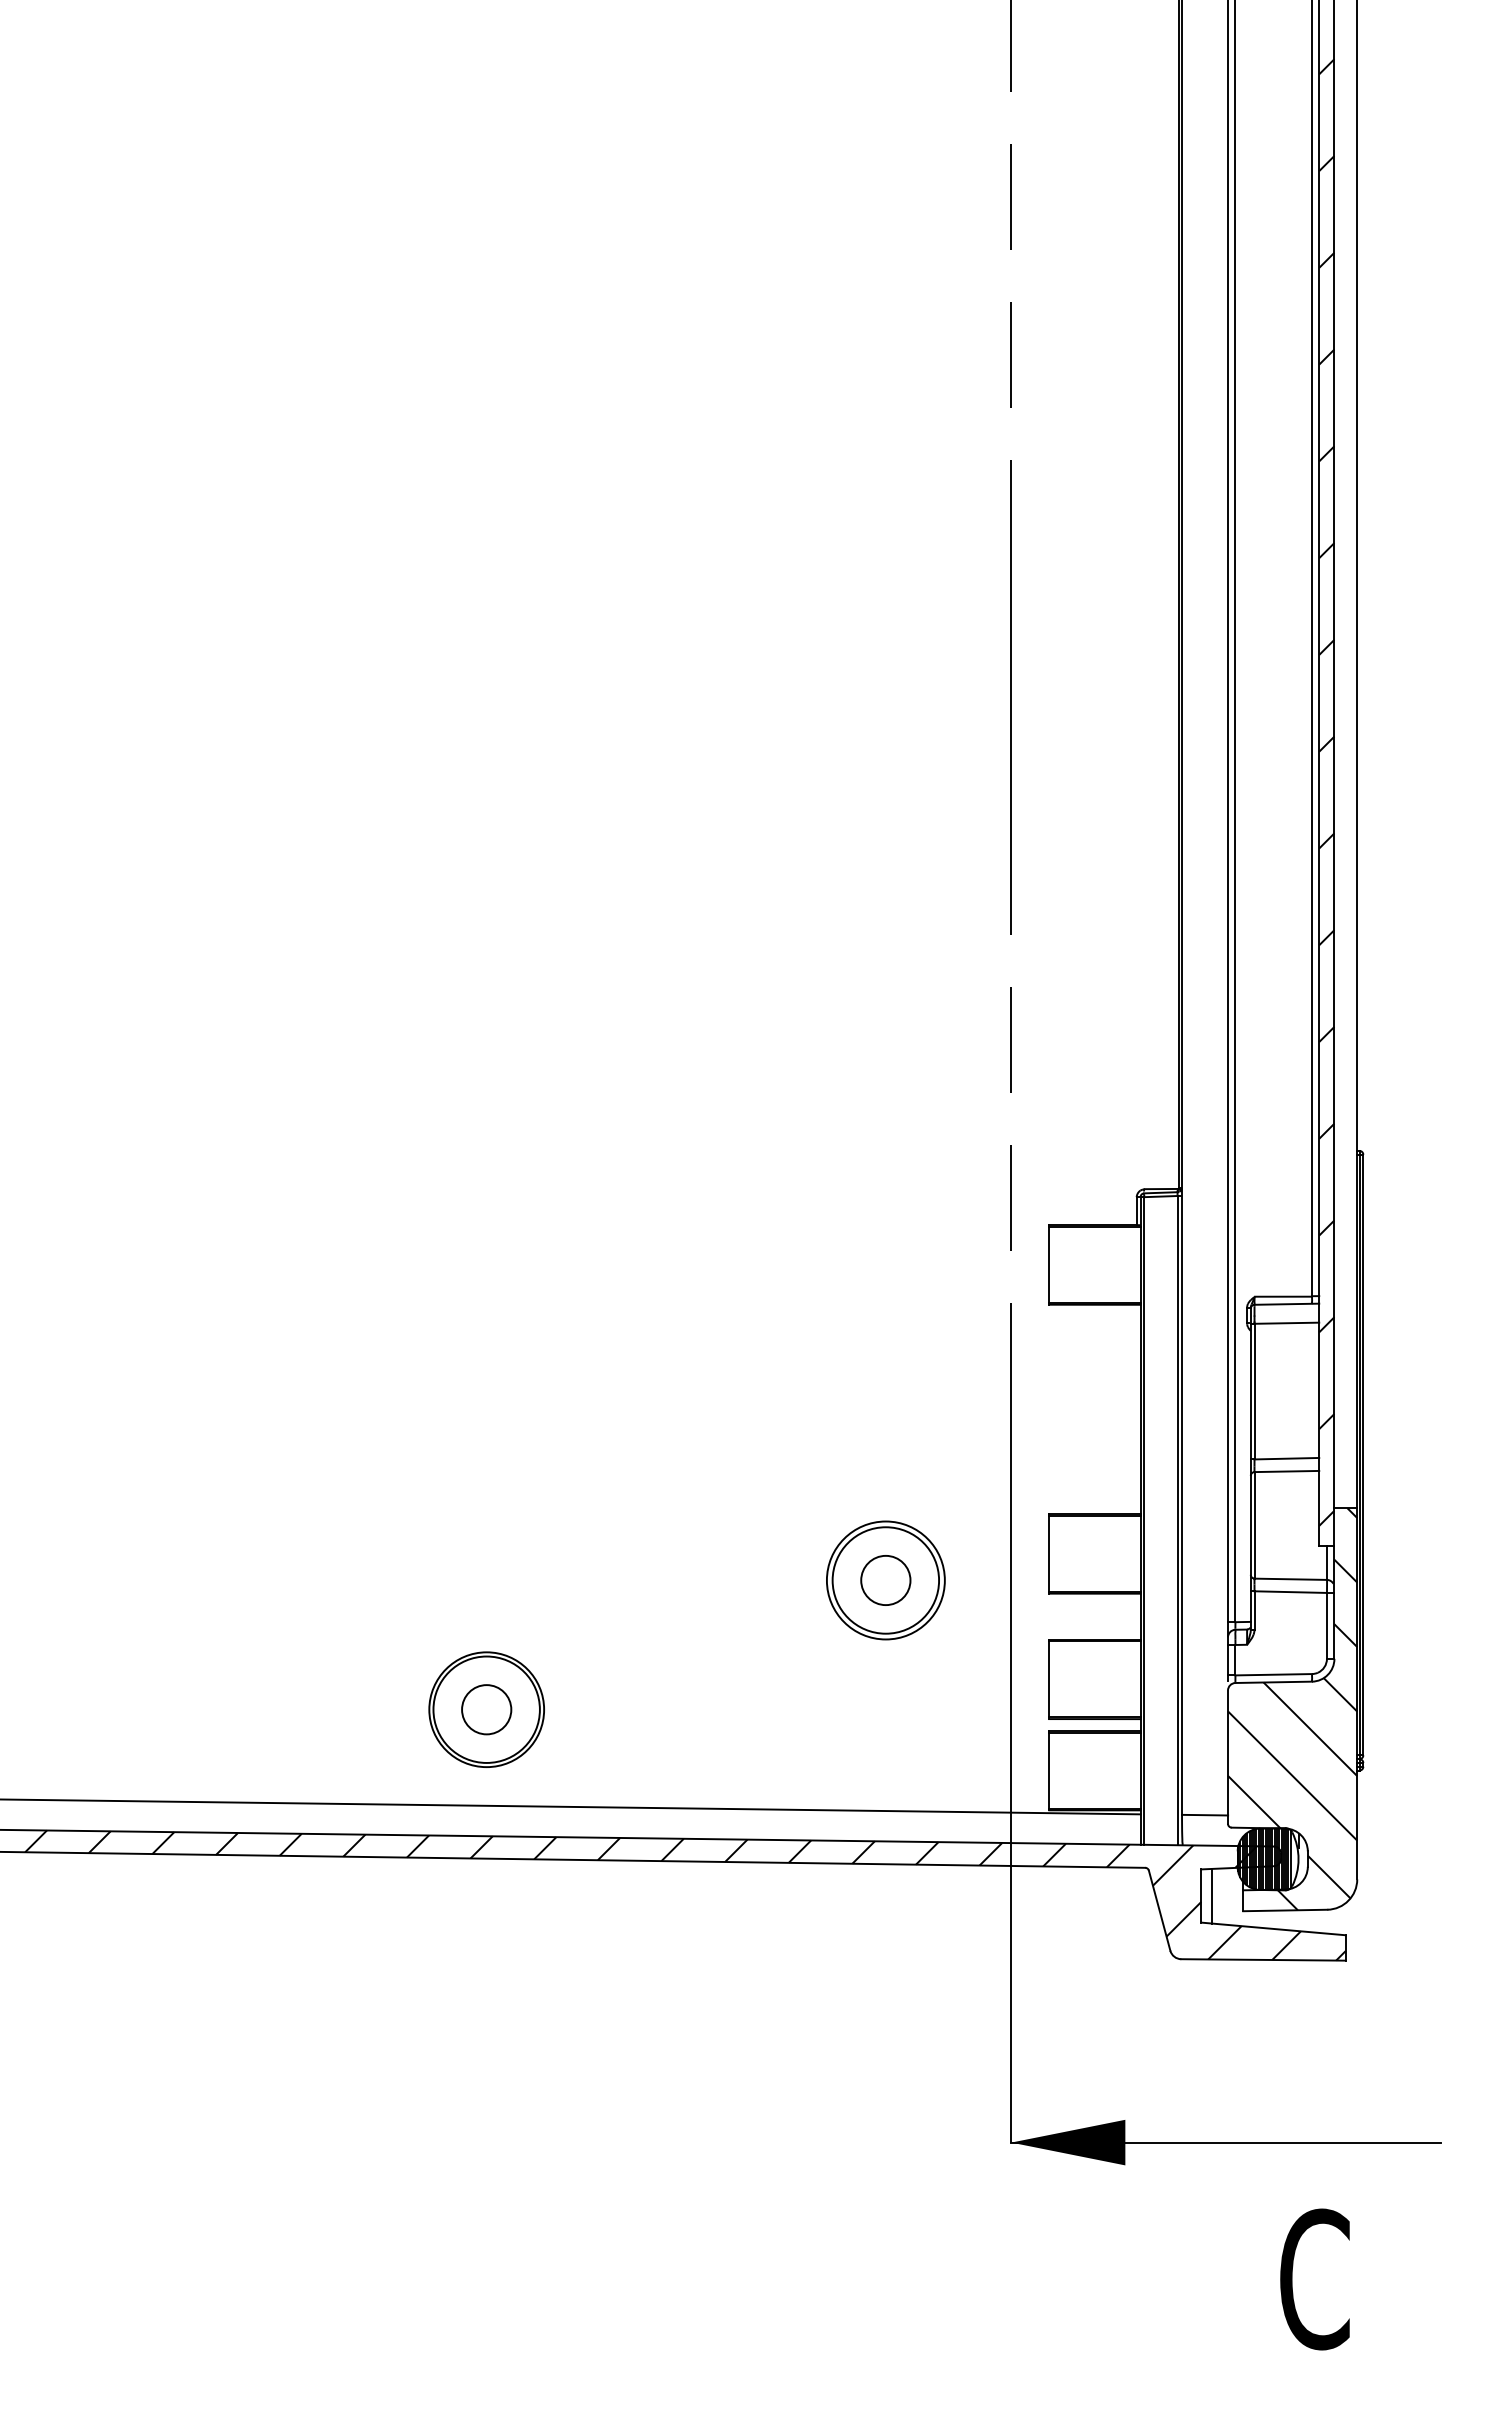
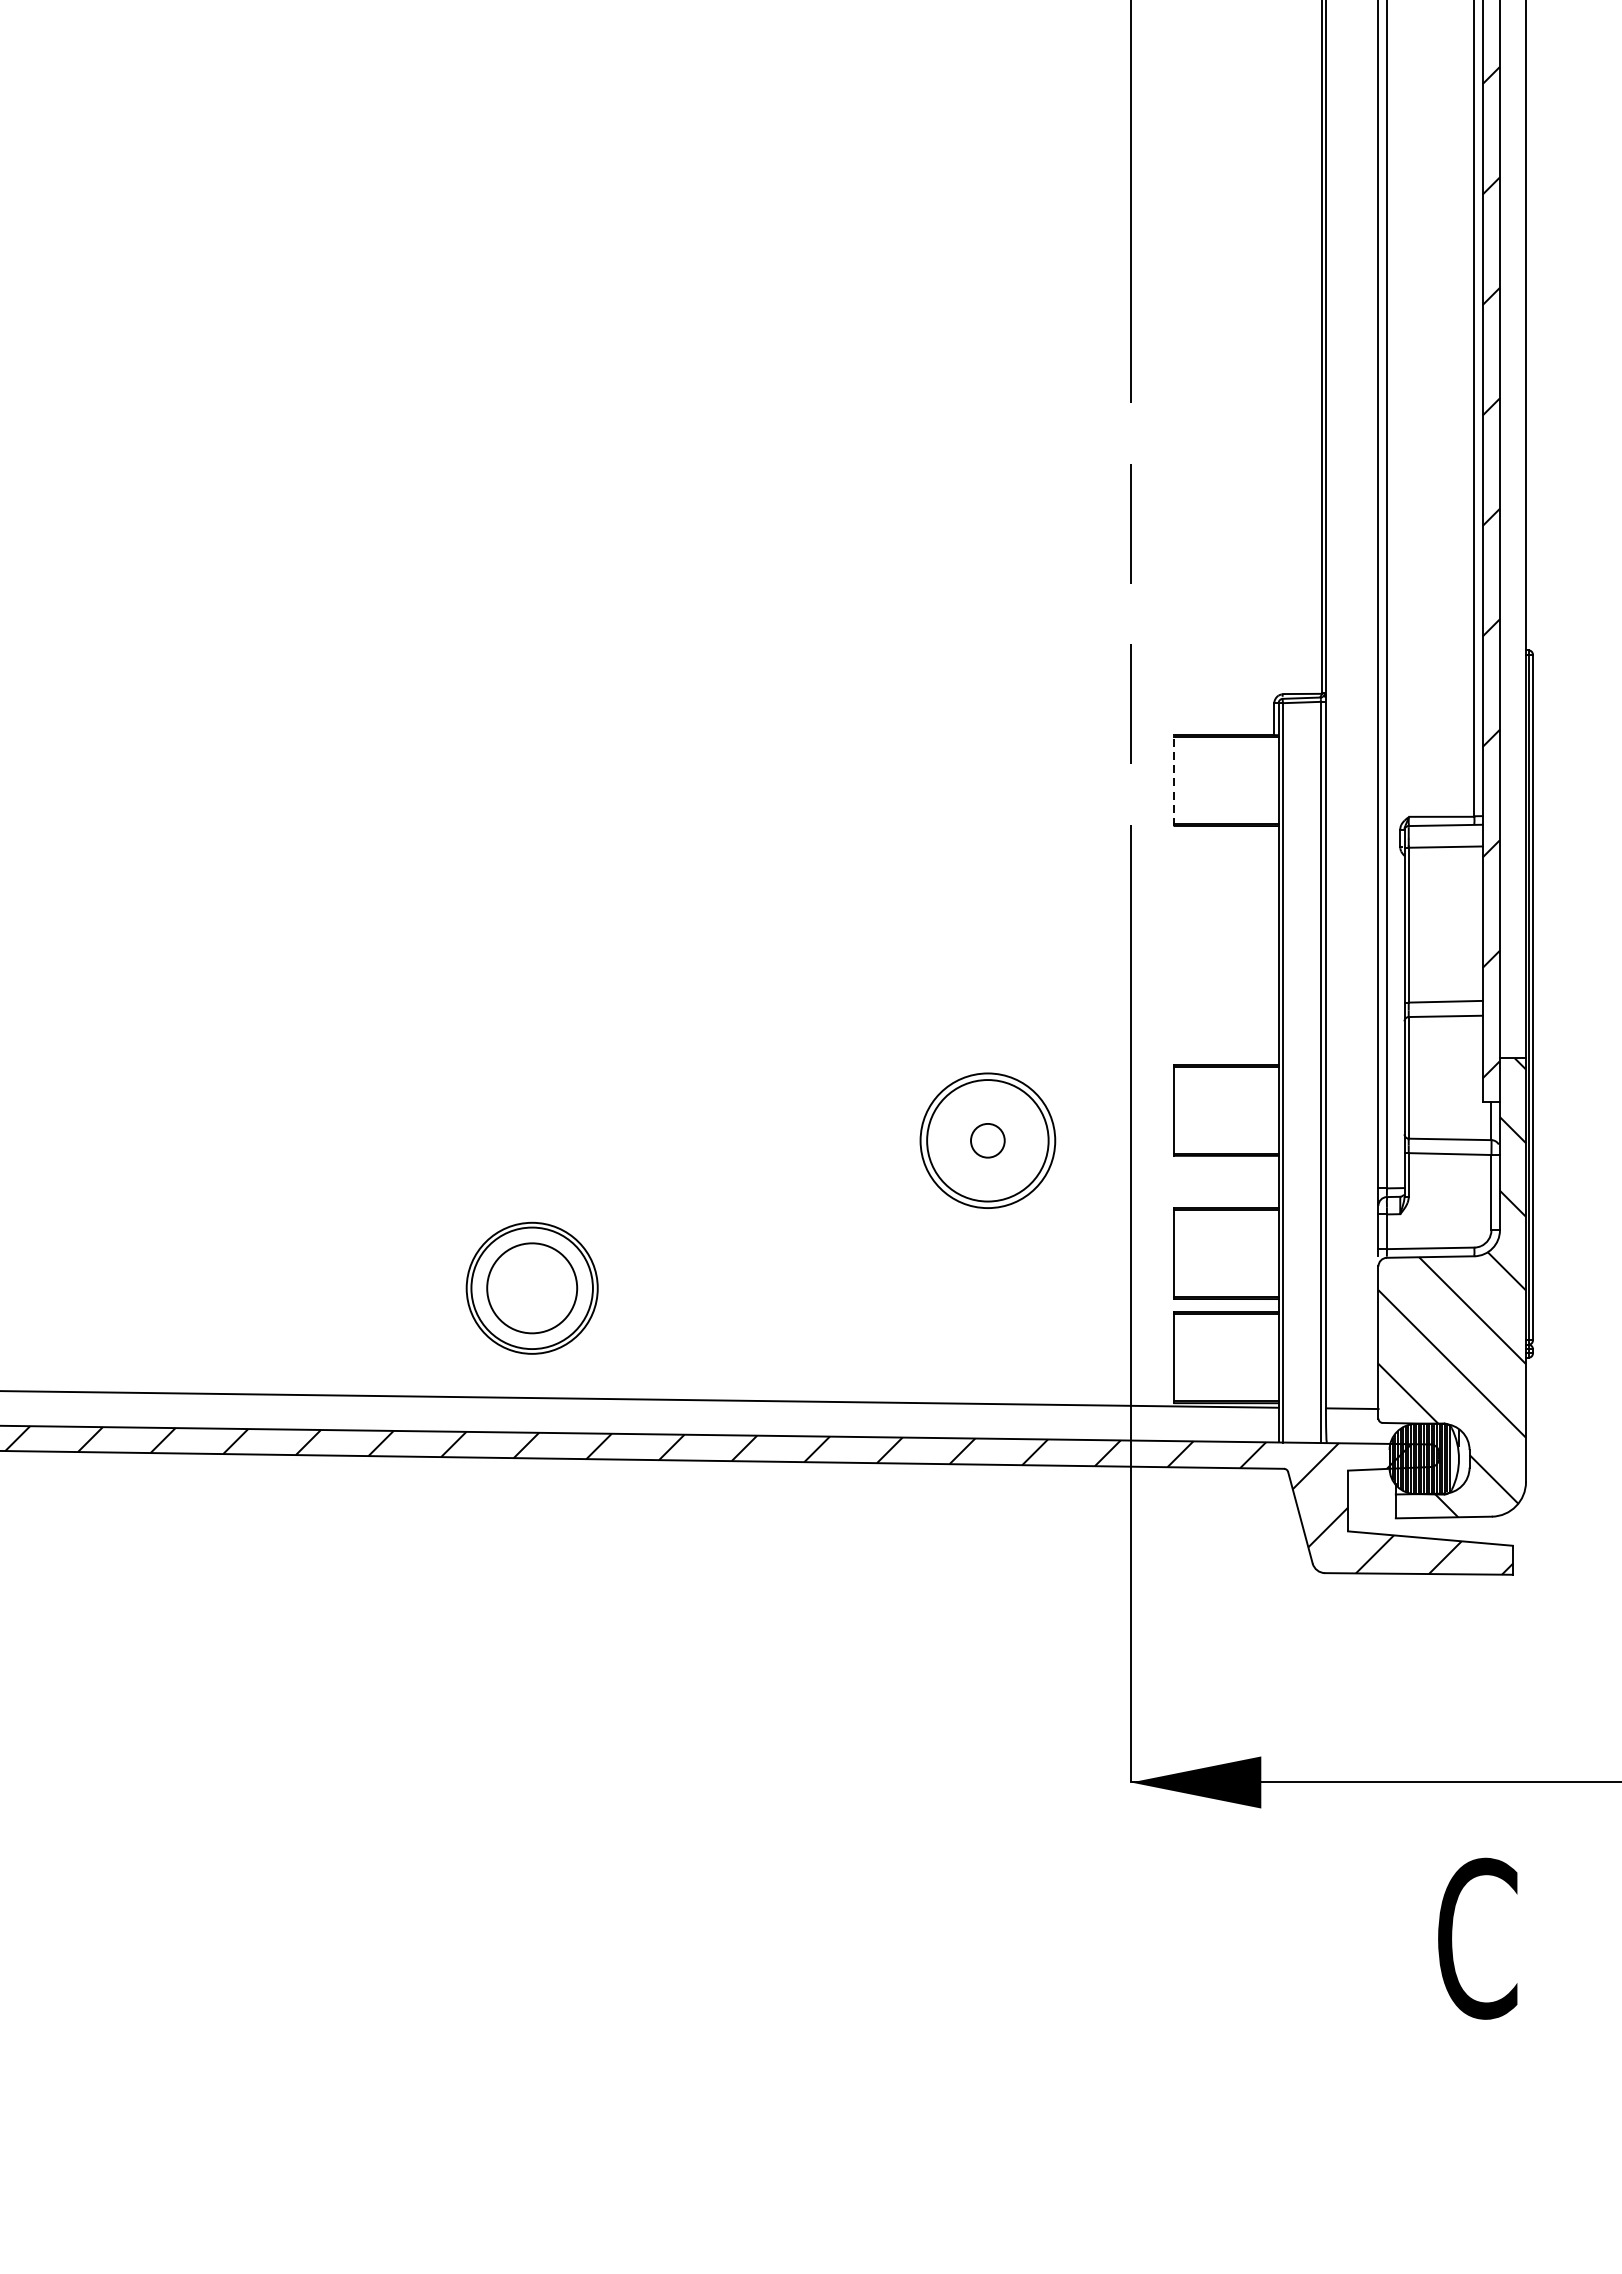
line: (1049, 1264) -> (1174, 780), solid -> dashed
circle: (885, 1580) -> (987, 1140), size x0.6
circle: (486, 1709) -> (531, 1288), size x1.6
line: (1212, 1895) -> (1360, 1500), removed

